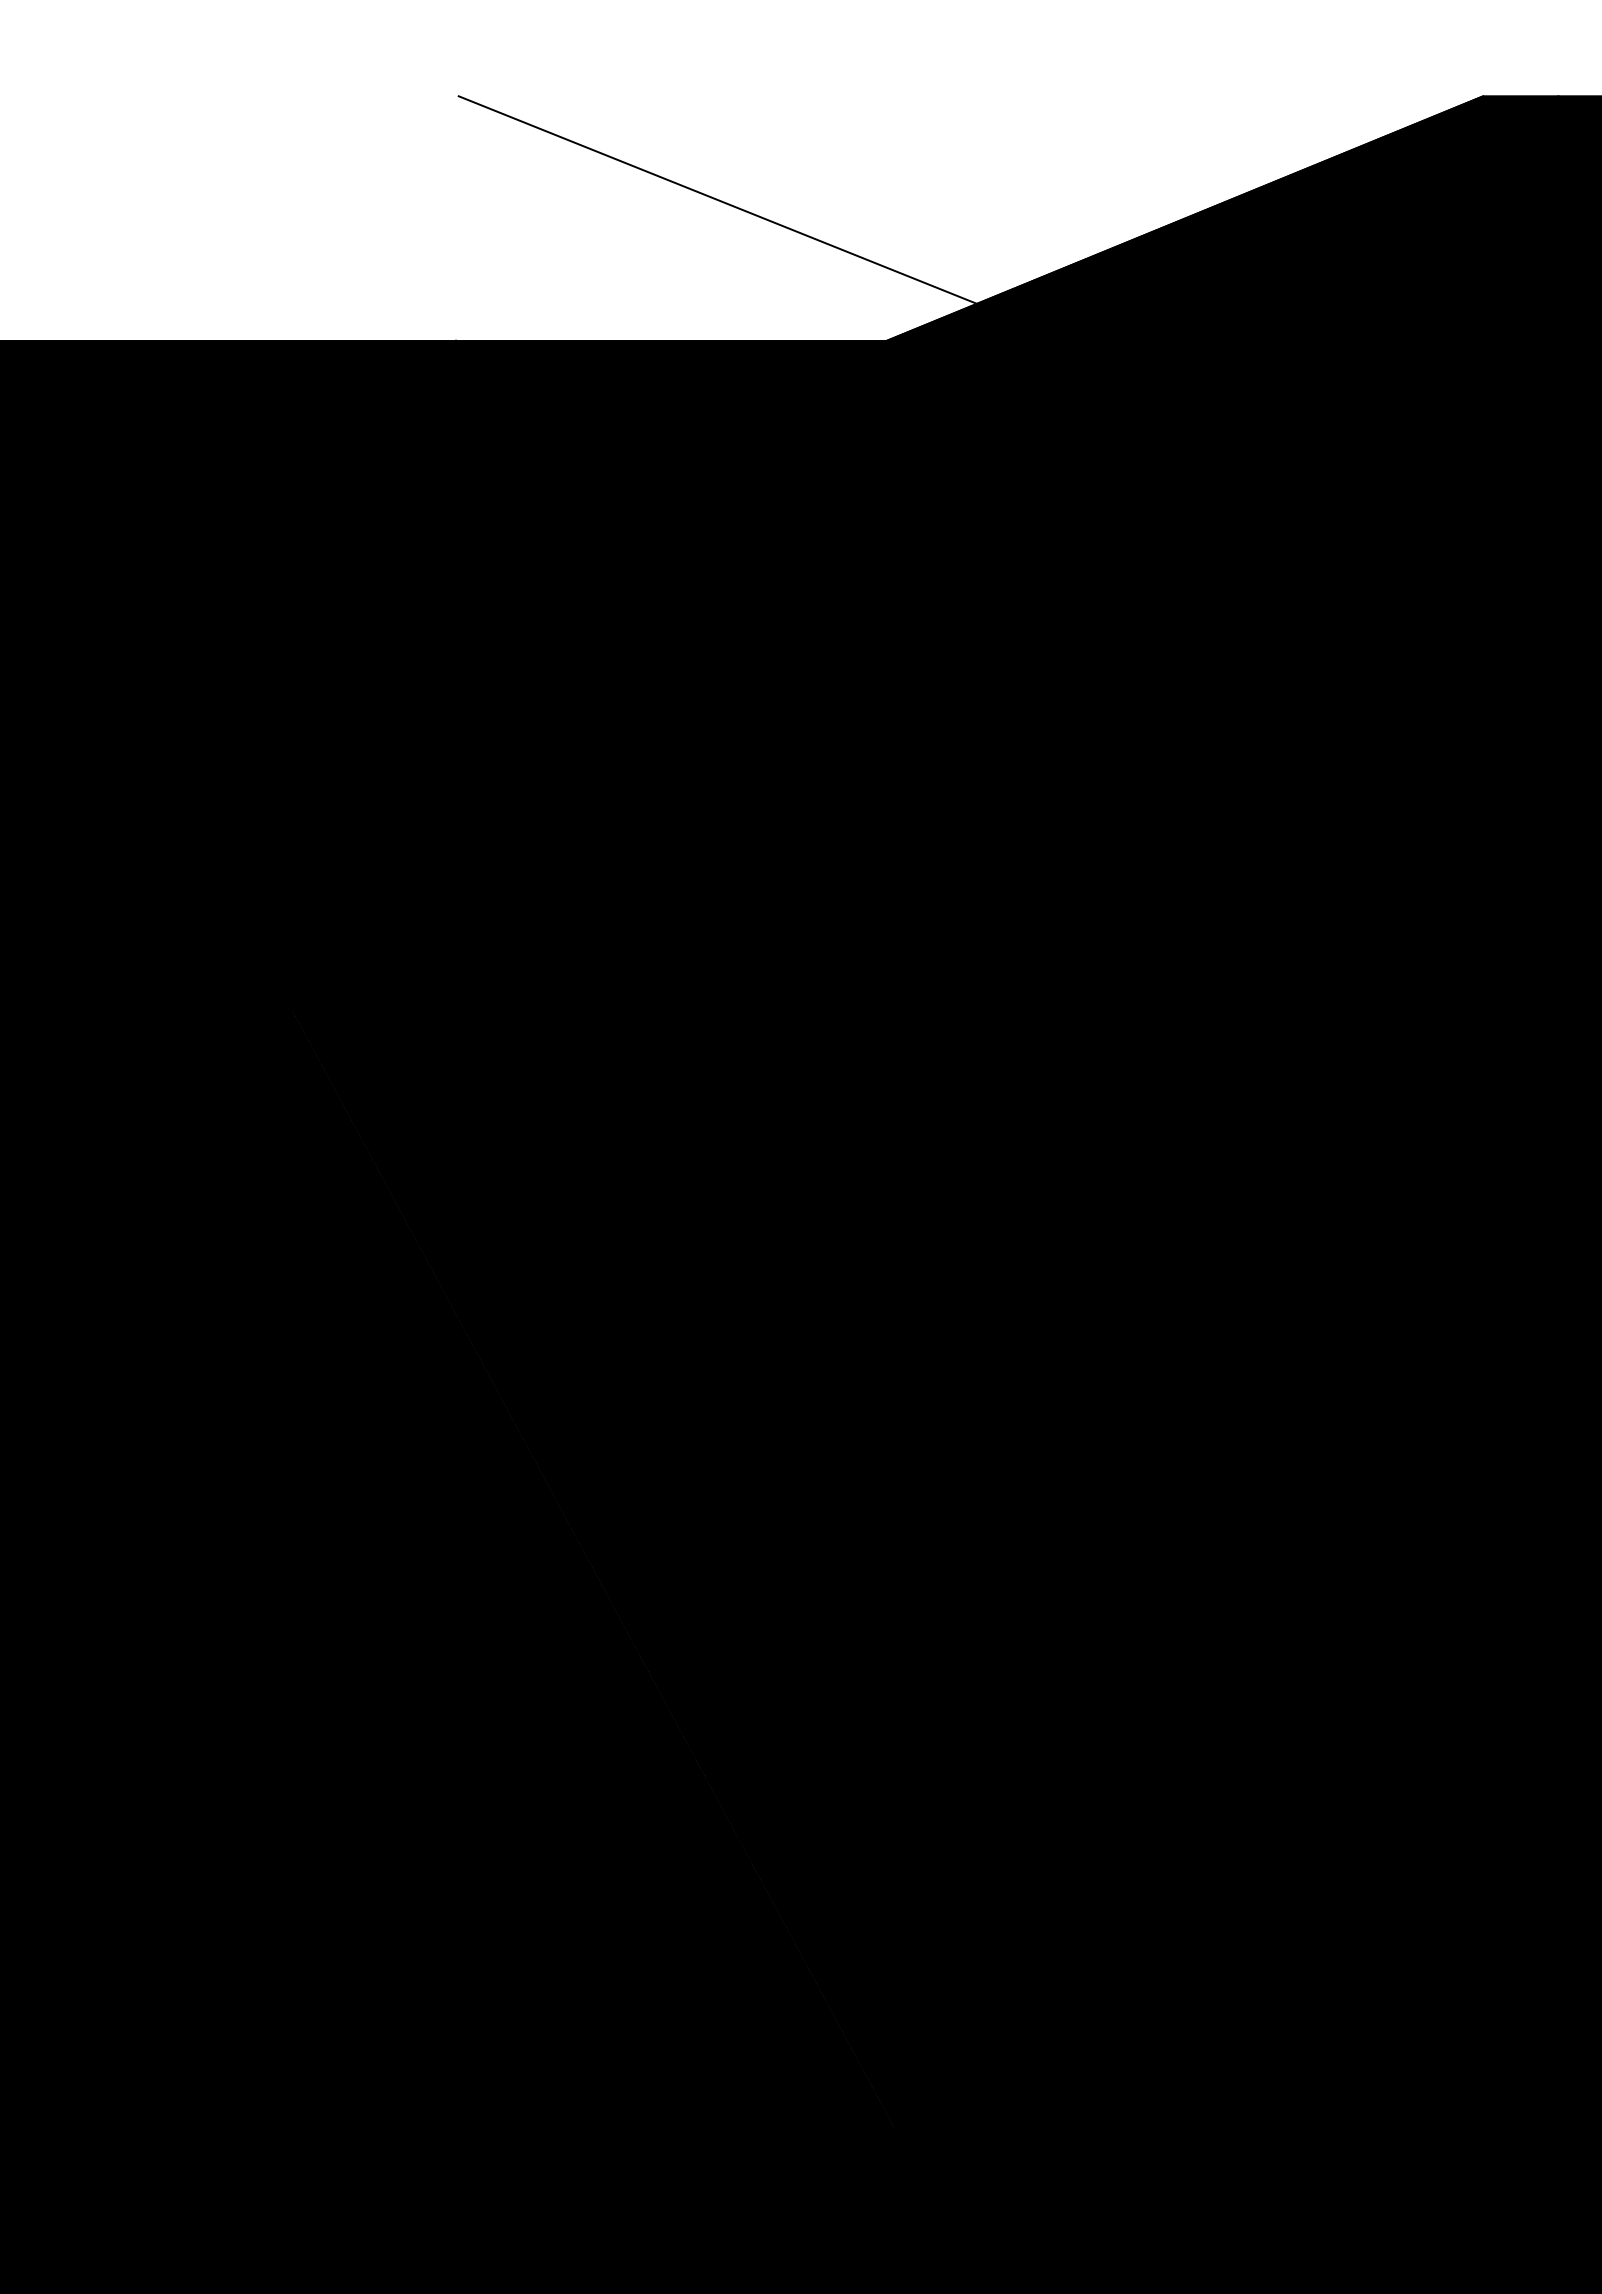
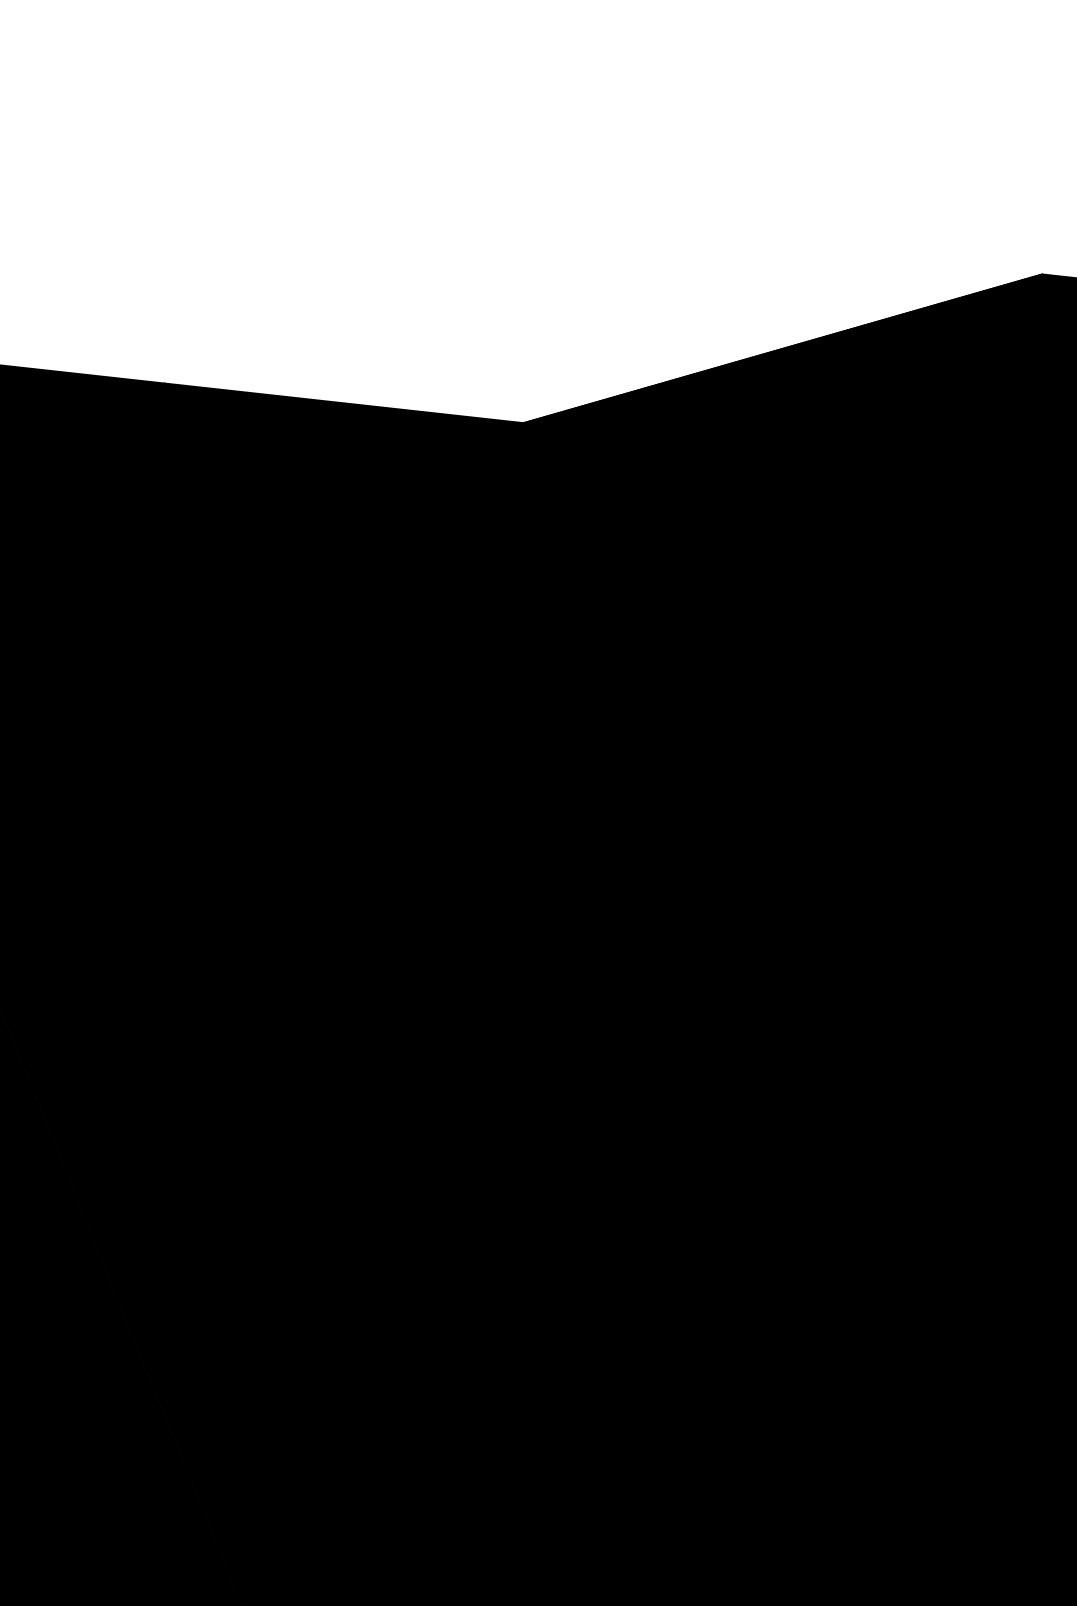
line: (717, 199) -> (395, 290), removed

